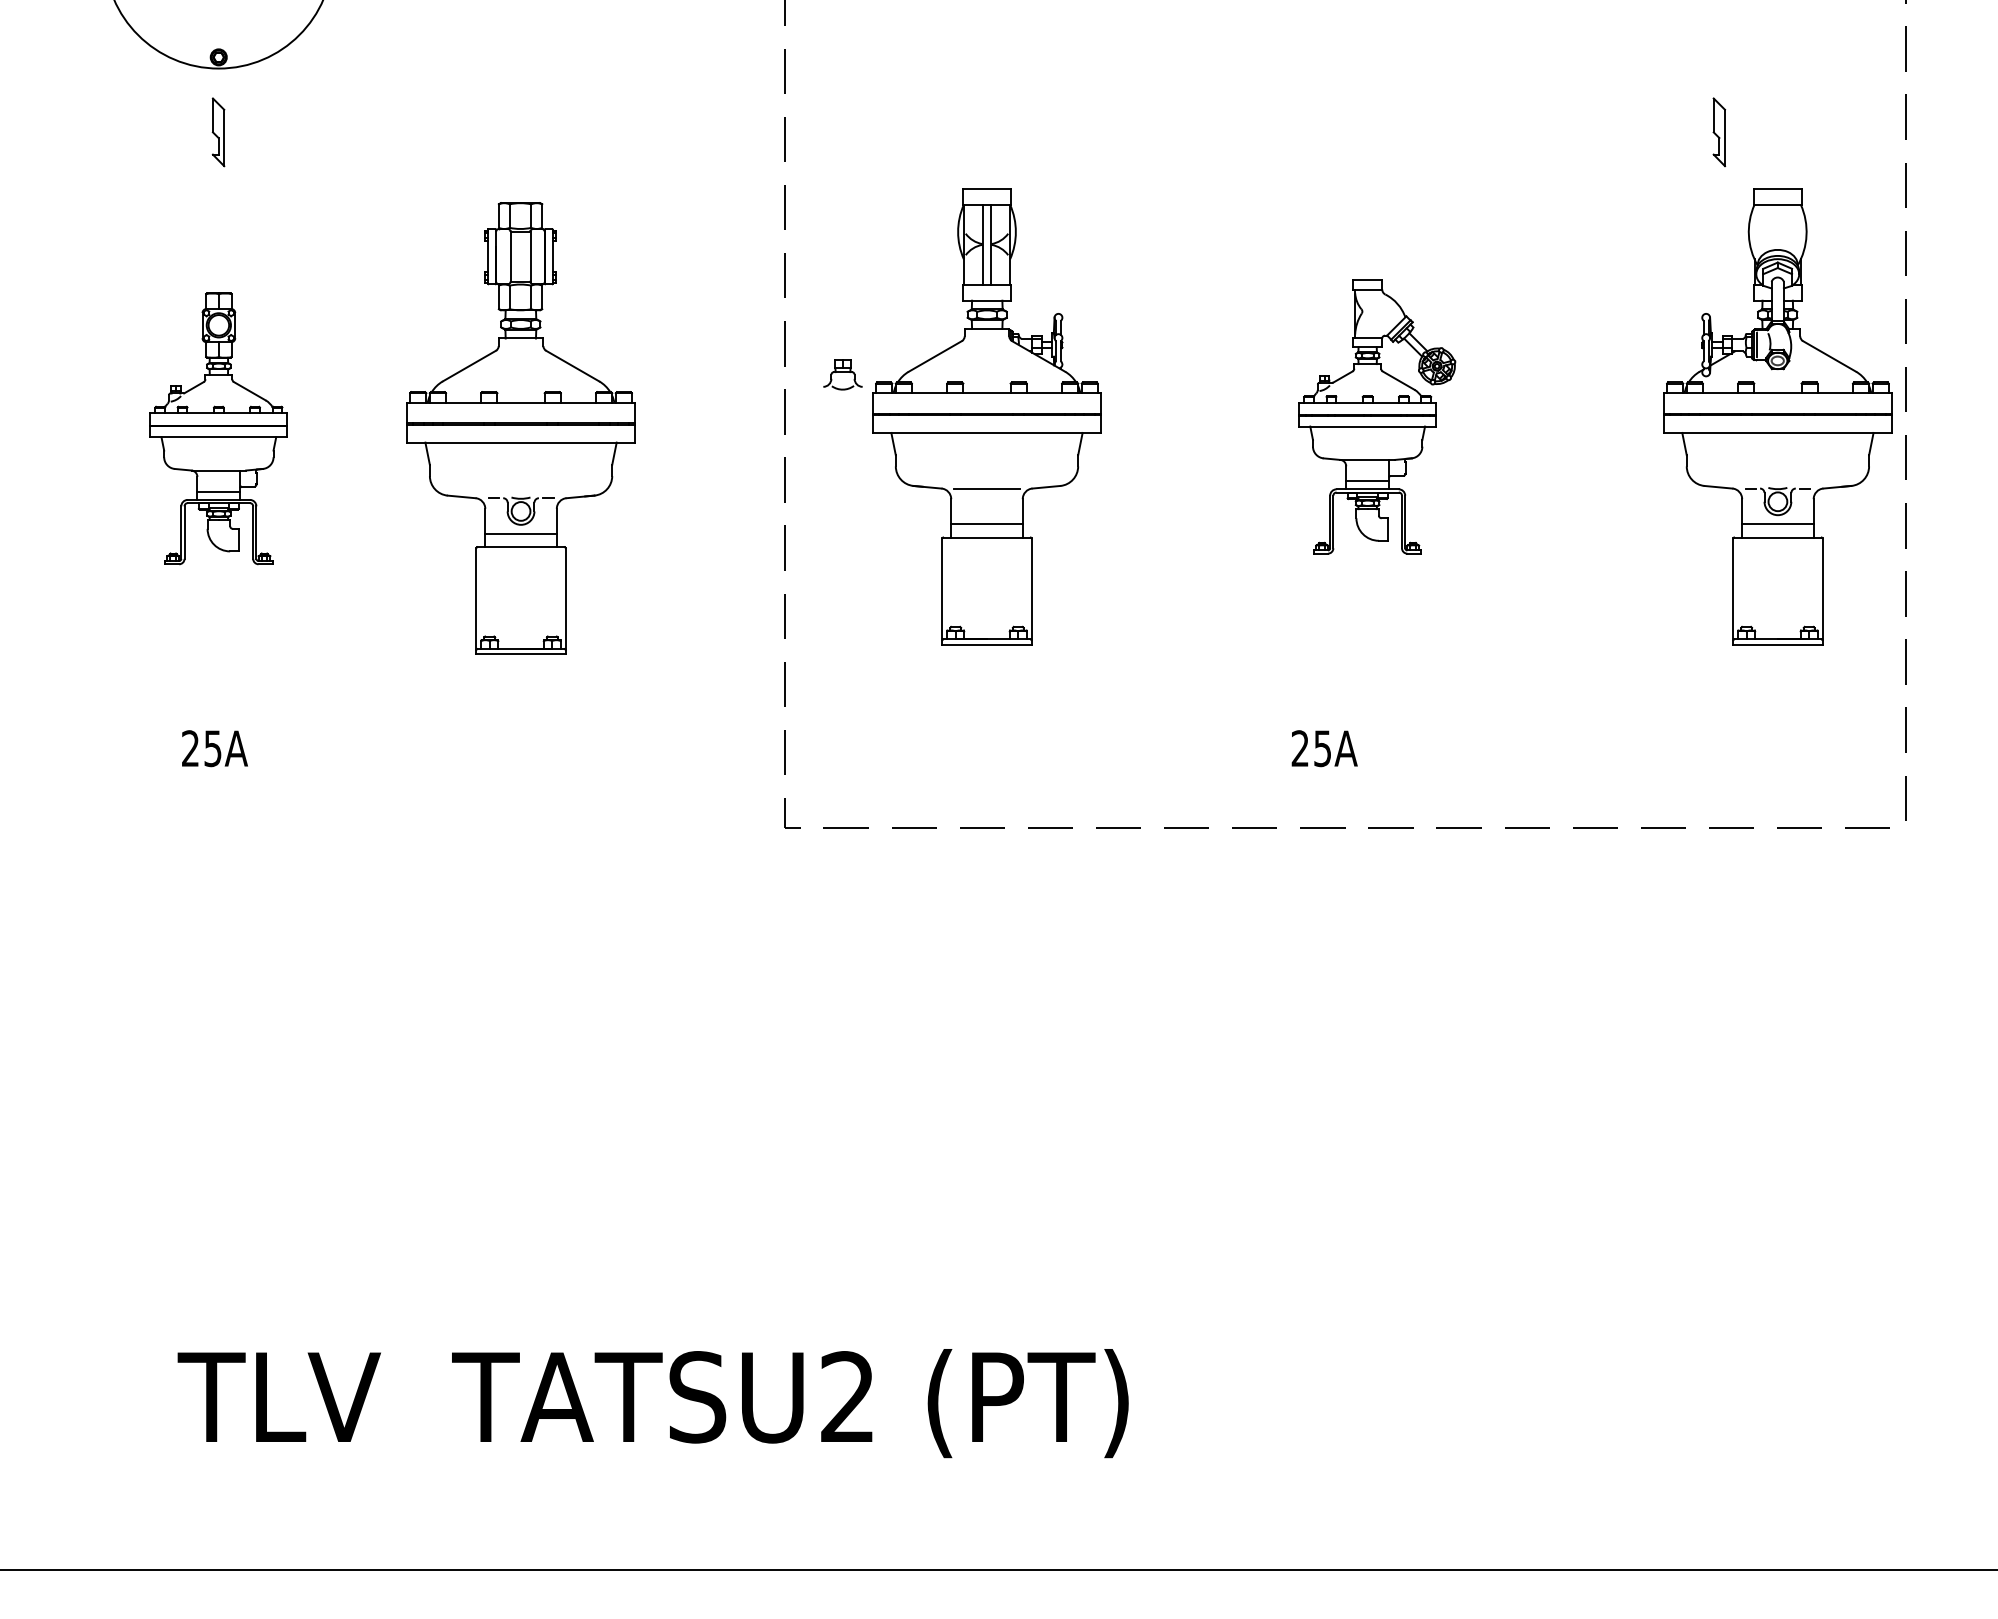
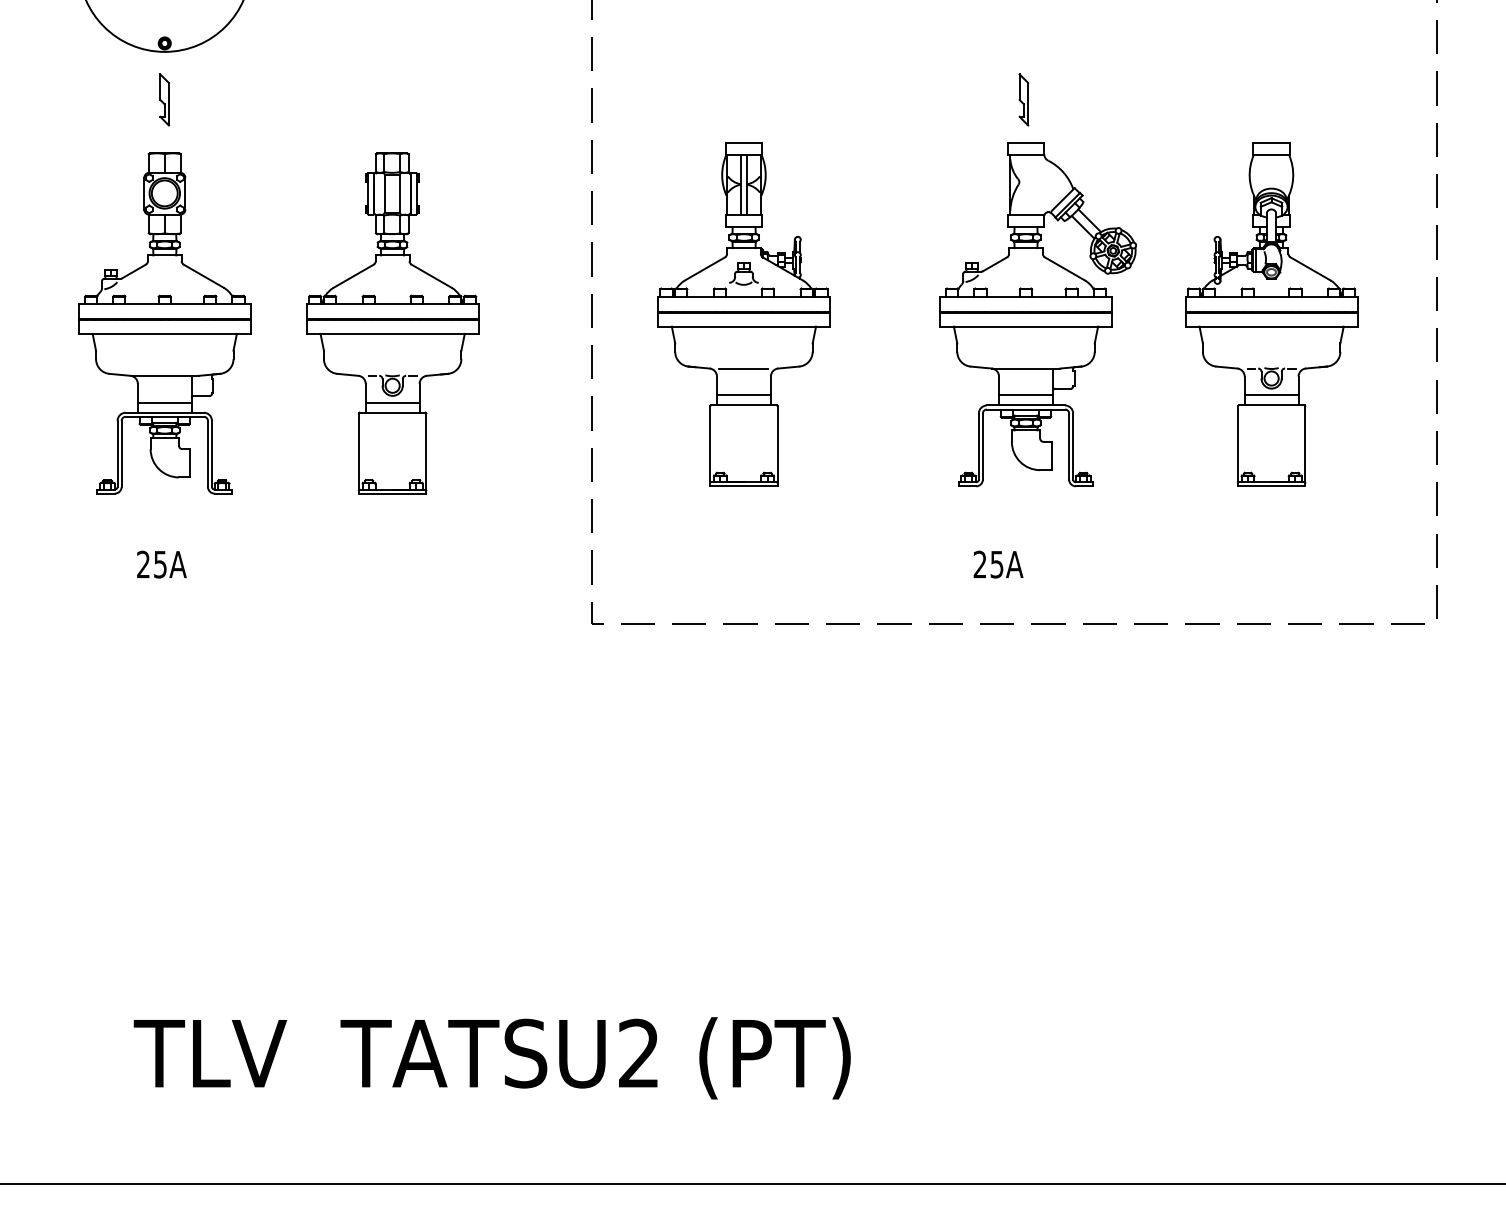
part: (1719, 132) -> (1024, 100), moved
part: (842, 374) -> (743, 273), moved
part: (1377, 416) -> (1038, 314), size x1.67
part: (1777, 416) -> (1271, 314), moved
part: (218, 428) -> (164, 323), size x1.67

